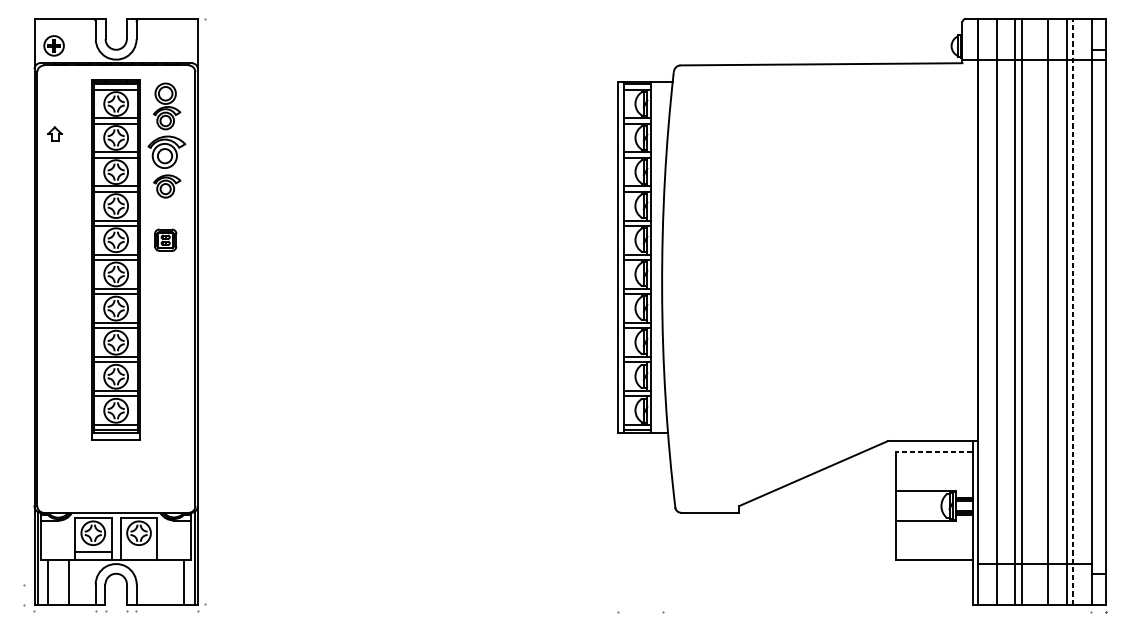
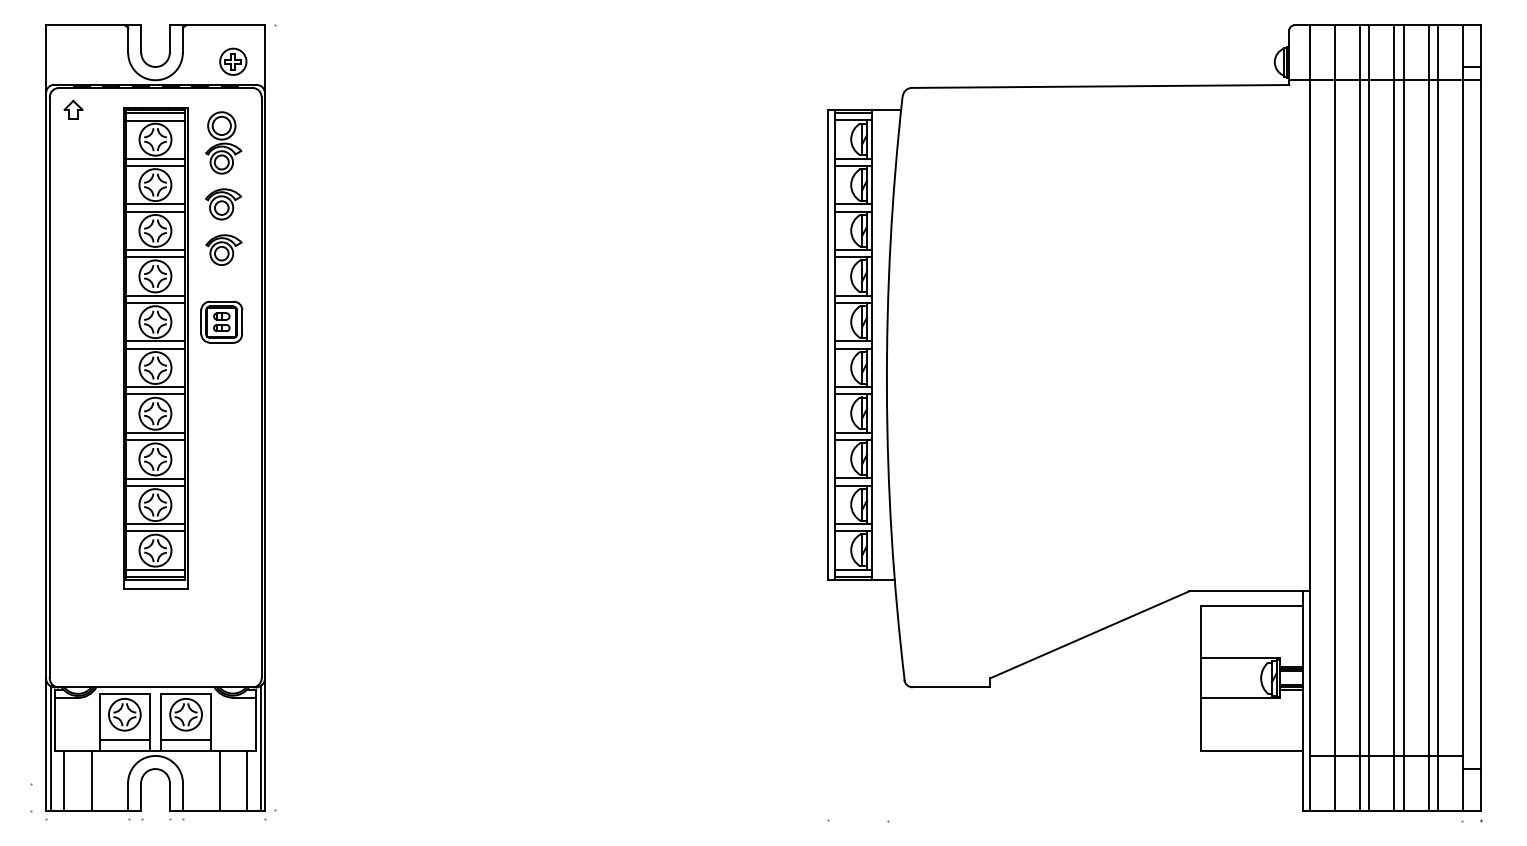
part: (54, 45) -> (233, 61), moved
part: (54, 133) -> (73, 109), moved
part: (166, 152) -> (223, 204), size x0.71
part: (165, 239) -> (221, 321), size x1.43
line: (1040, 311) -> (1394, 417), added
line: (1073, 312) -> (1437, 418), dashed -> solid
line: (934, 451) -> (1251, 605), dashed -> solid
line: (138, 551) -> (185, 739), added
line: (163, 582) -> (219, 780), added

